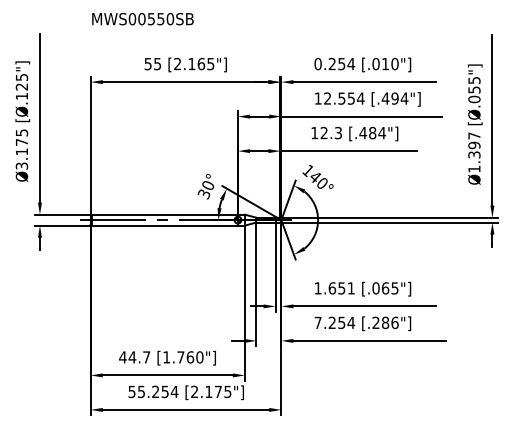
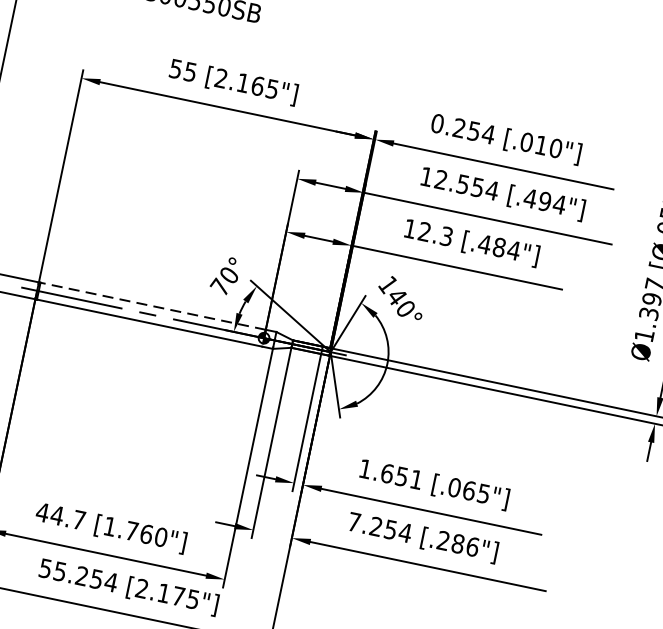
text: (203, 193) -> (219, 286), 30° -> 70°
line: (164, 214) -> (152, 305), solid -> dashed

